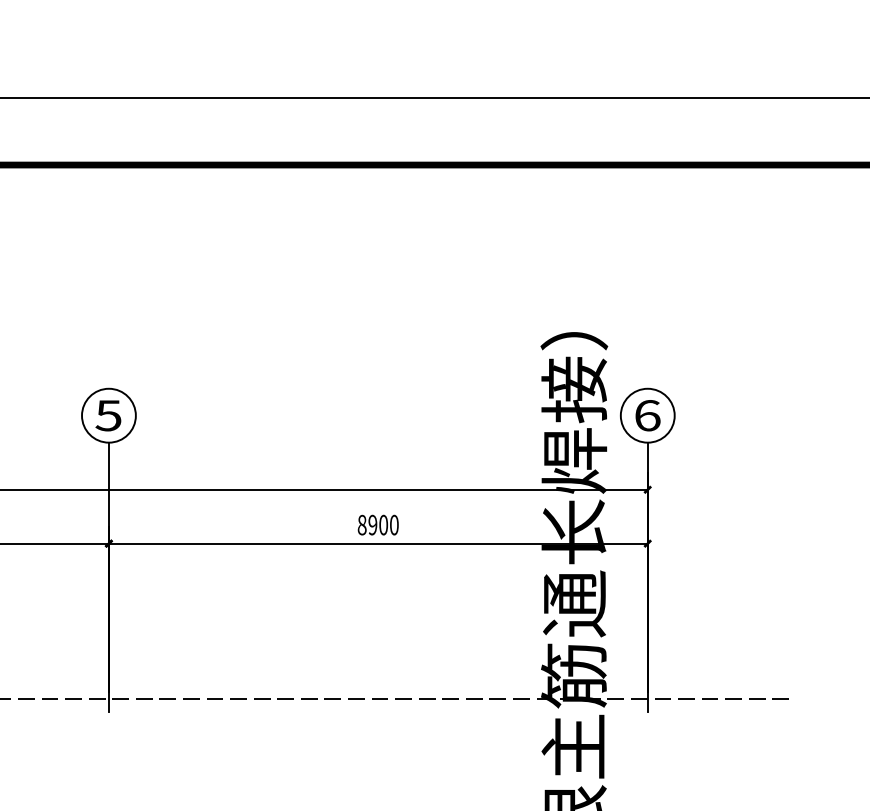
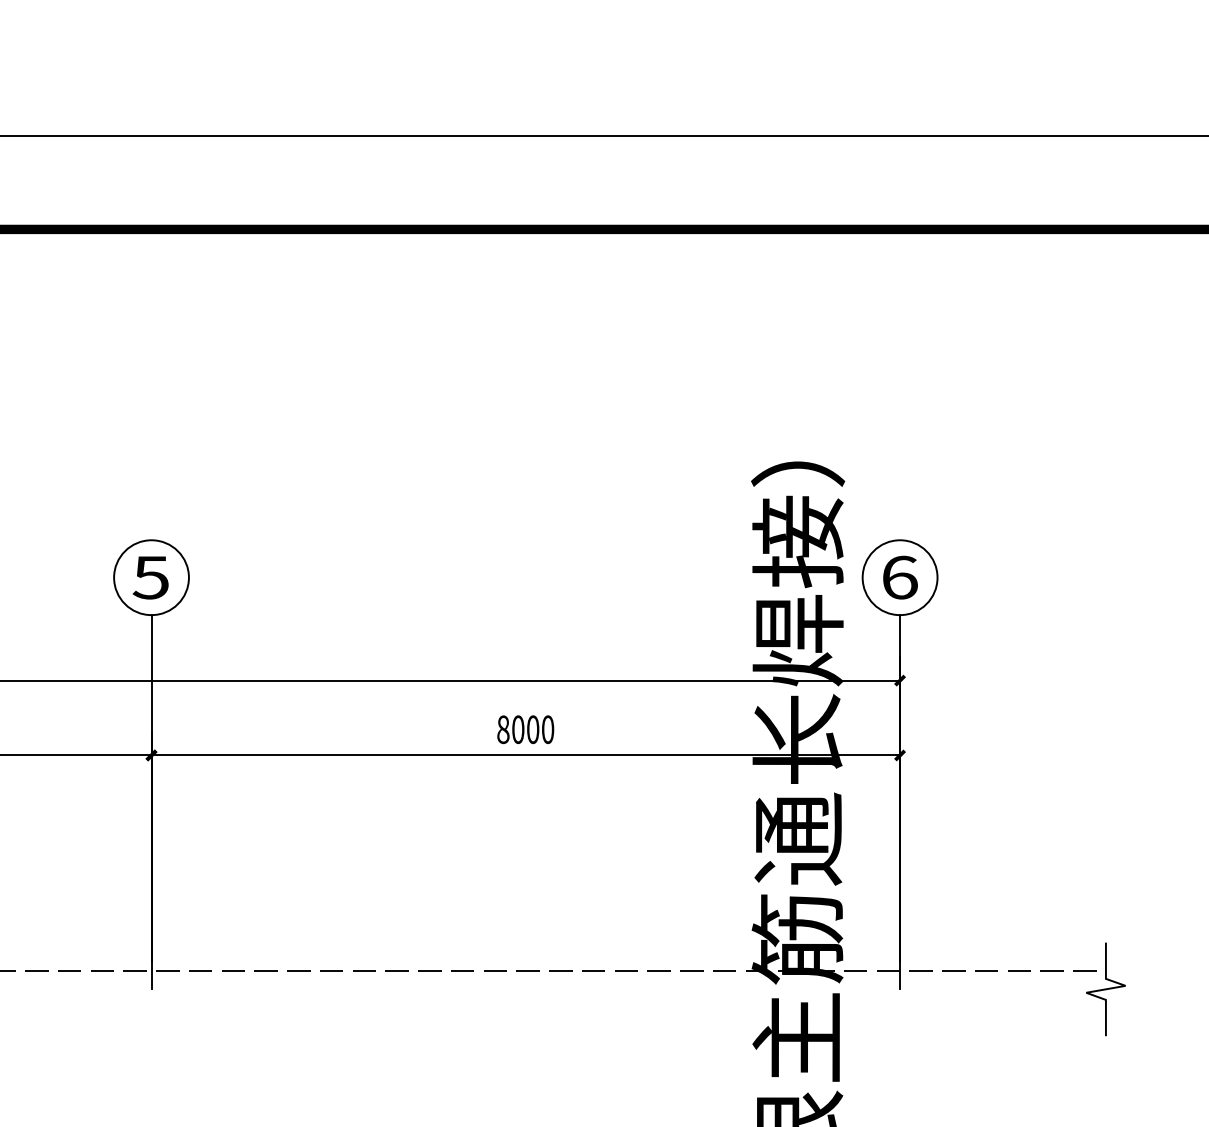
text: (373, 524) -> (518, 729), 8900 -> 8000
curve: (795, 712) -> (1105, 989), added

